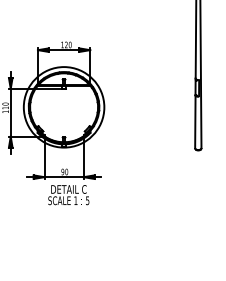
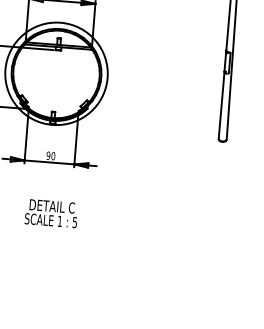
text: (68, 195) -> (51, 214), moved

